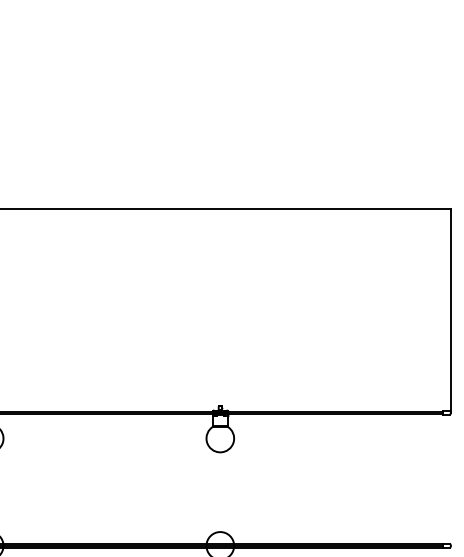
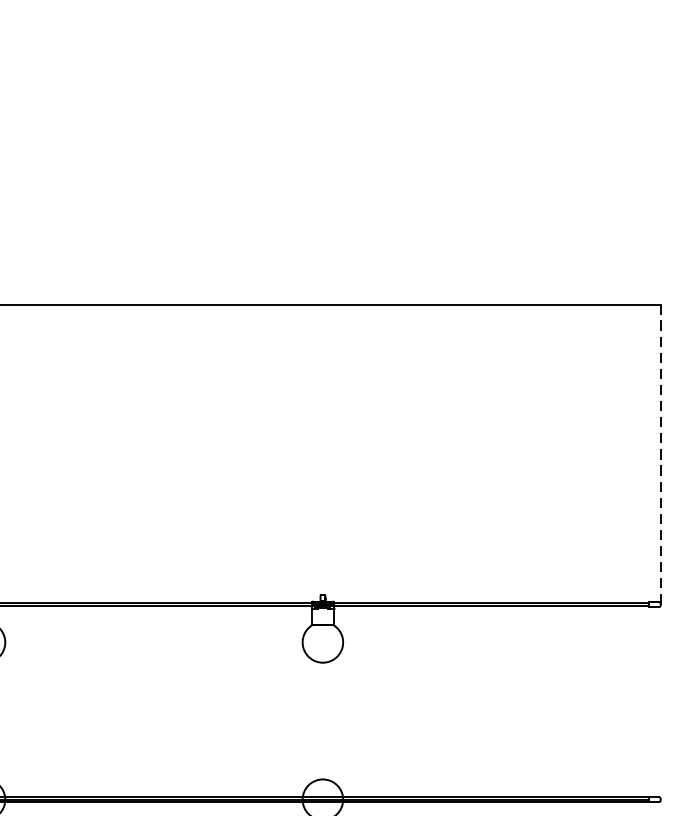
line: (450, 310) -> (660, 454), solid -> dashed

